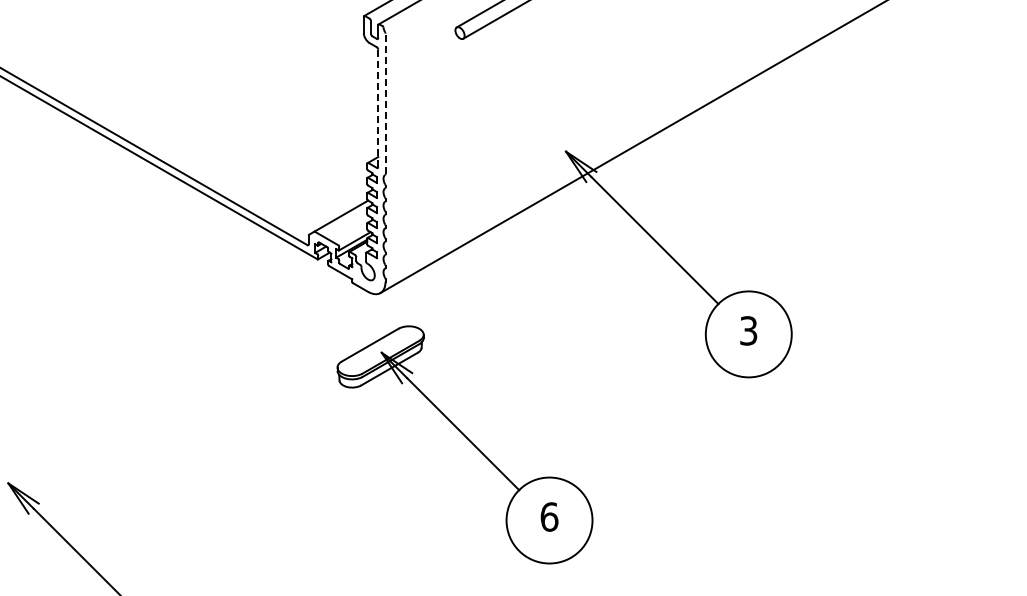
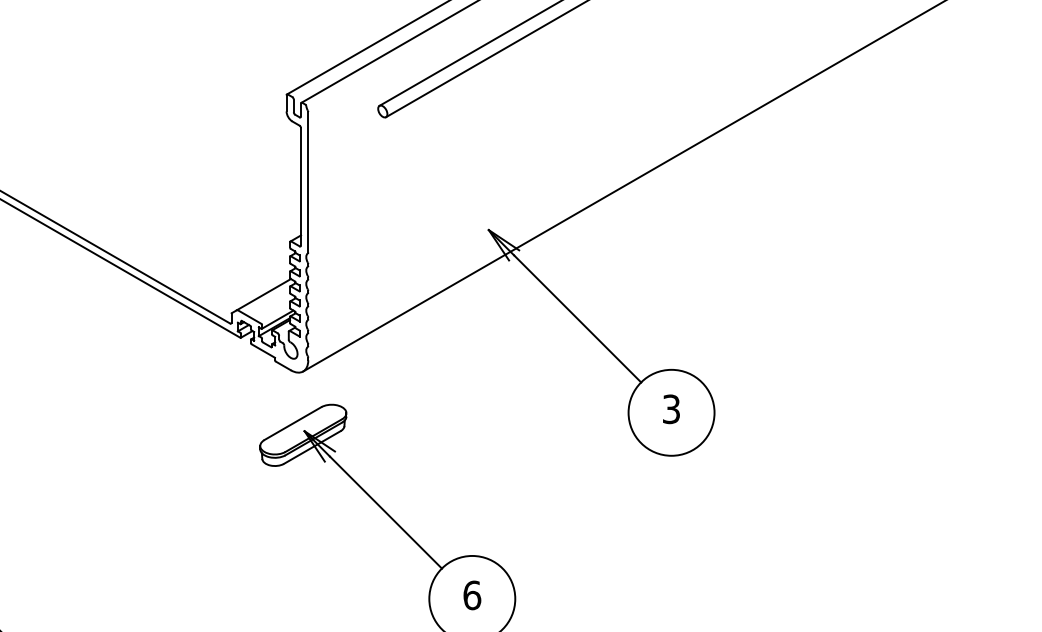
line: (385, 103) -> (308, 181), dashed -> solid
line: (378, 108) -> (301, 186), dashed -> solid

